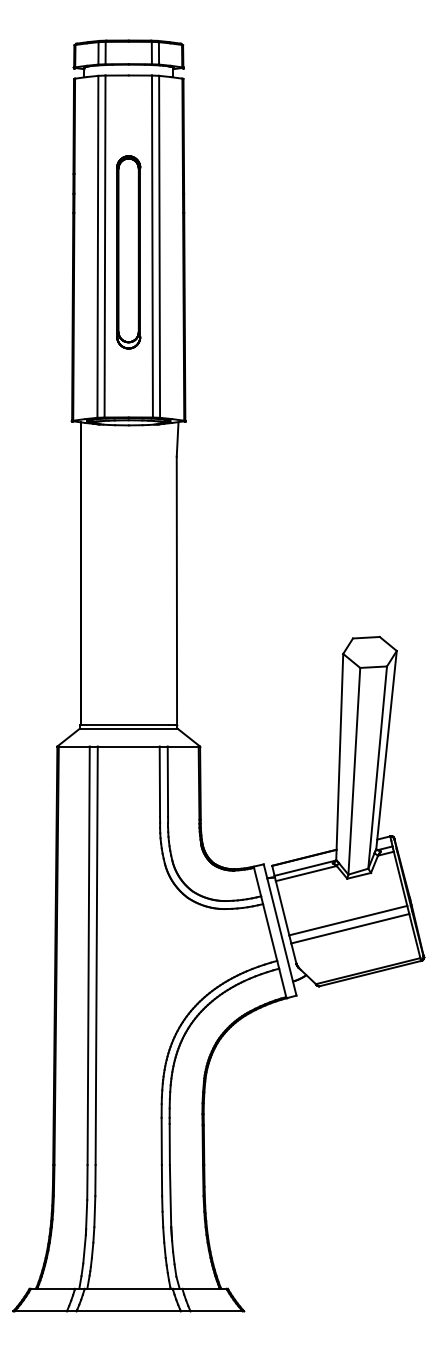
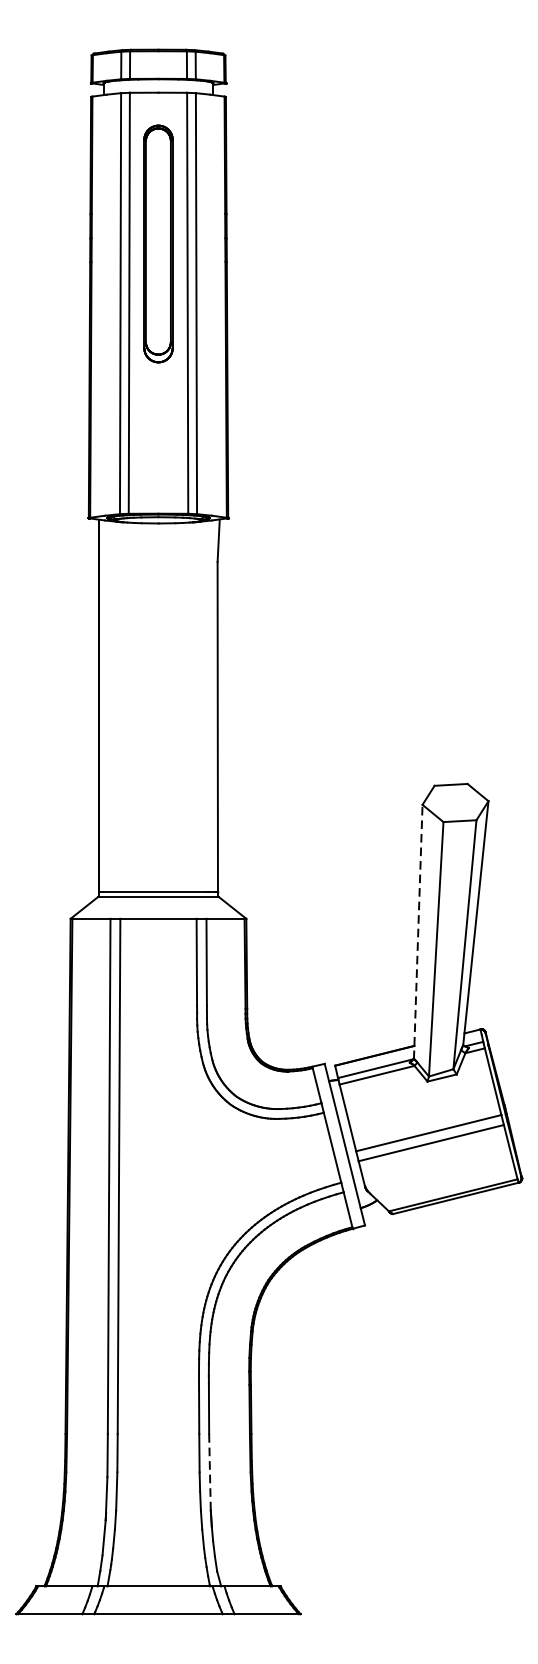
part: (128, 252) -> (158, 244), moved
line: (339, 756) -> (417, 931), solid -> dashed
line: (170, 1196) -> (209, 1472), solid -> dashed

